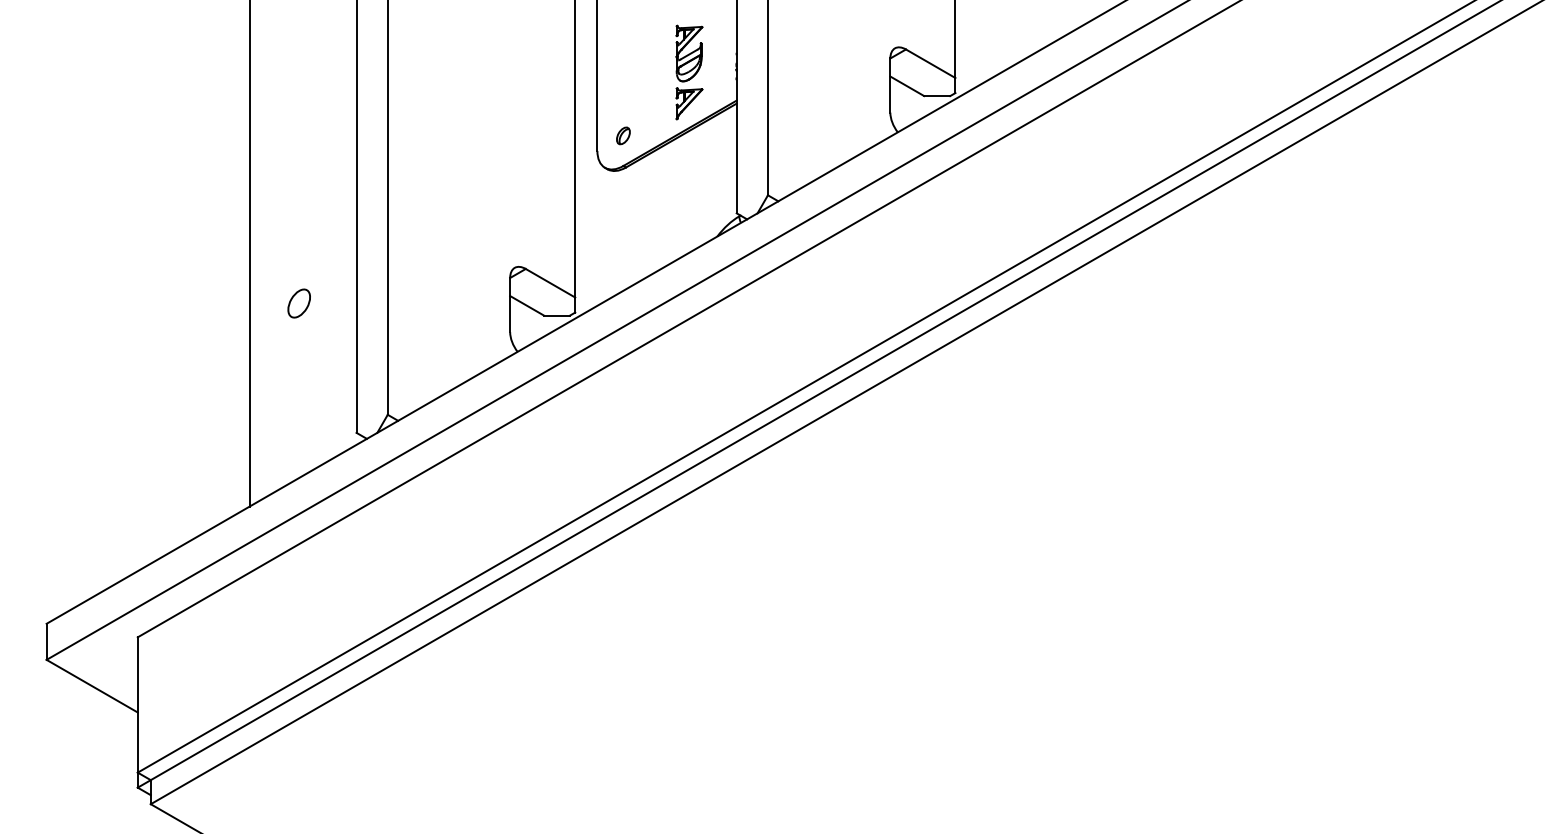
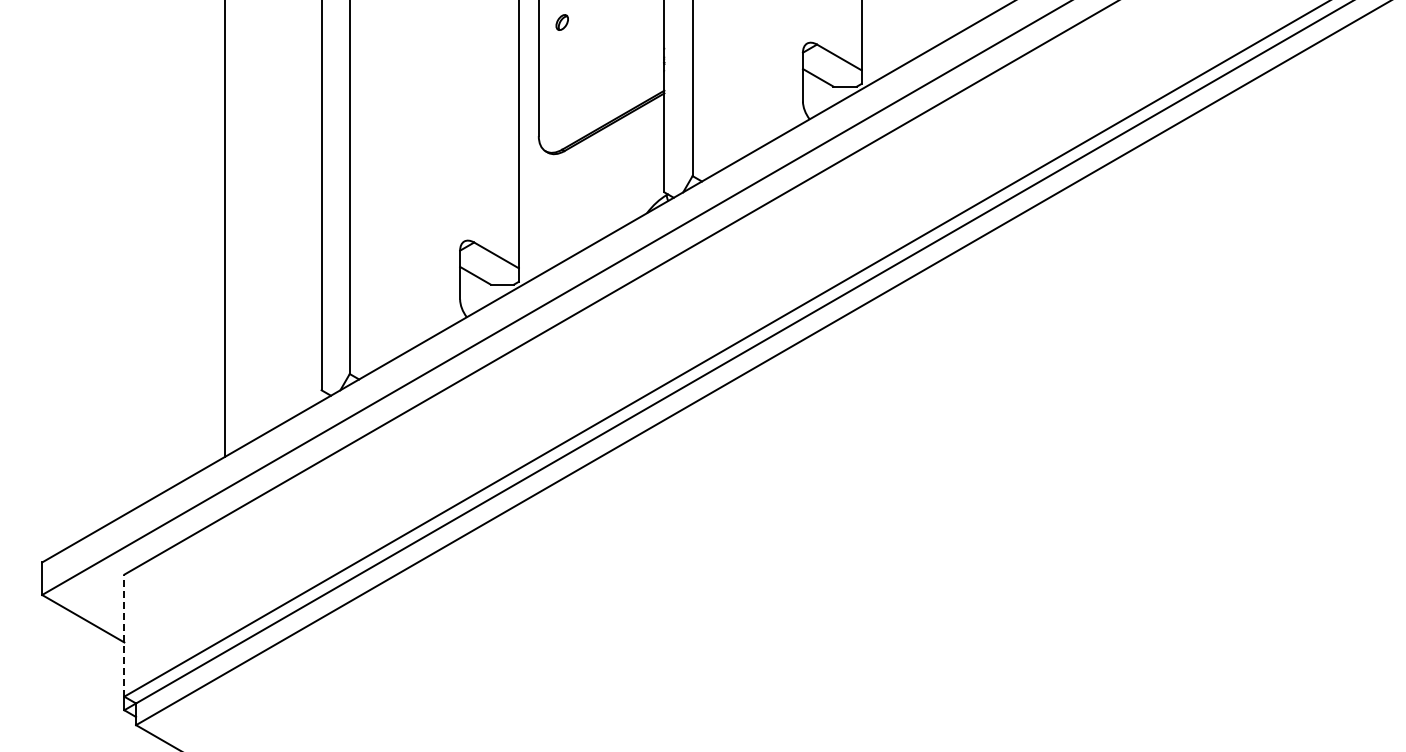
part: (689, 72) -> (621, 65), removed
part: (622, 135) -> (561, 22), moved
part: (298, 303) -> (269, 273), removed
line: (137, 704) -> (124, 635), solid -> dashed

